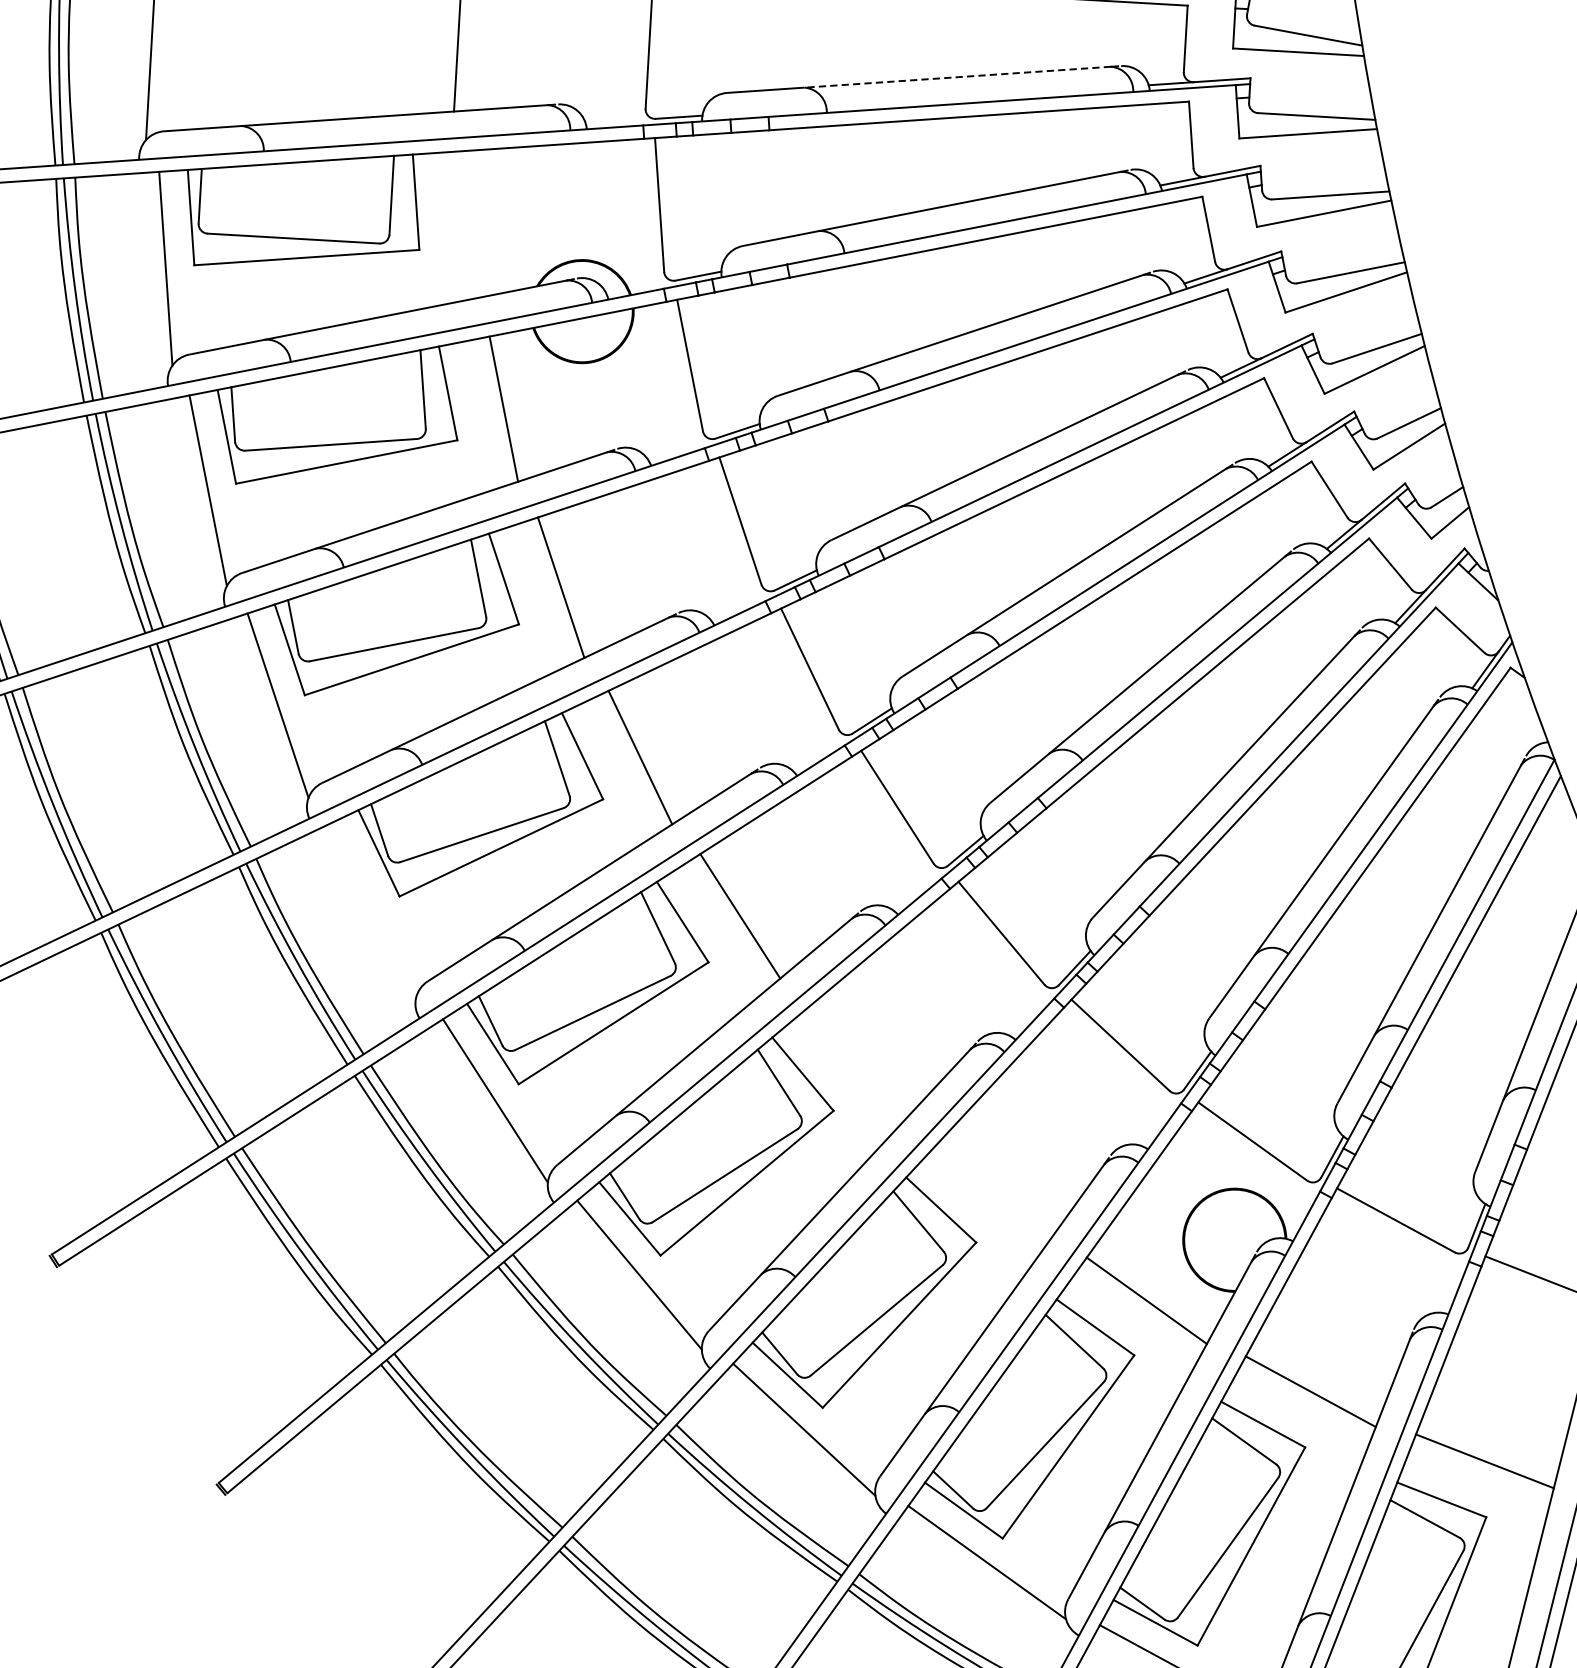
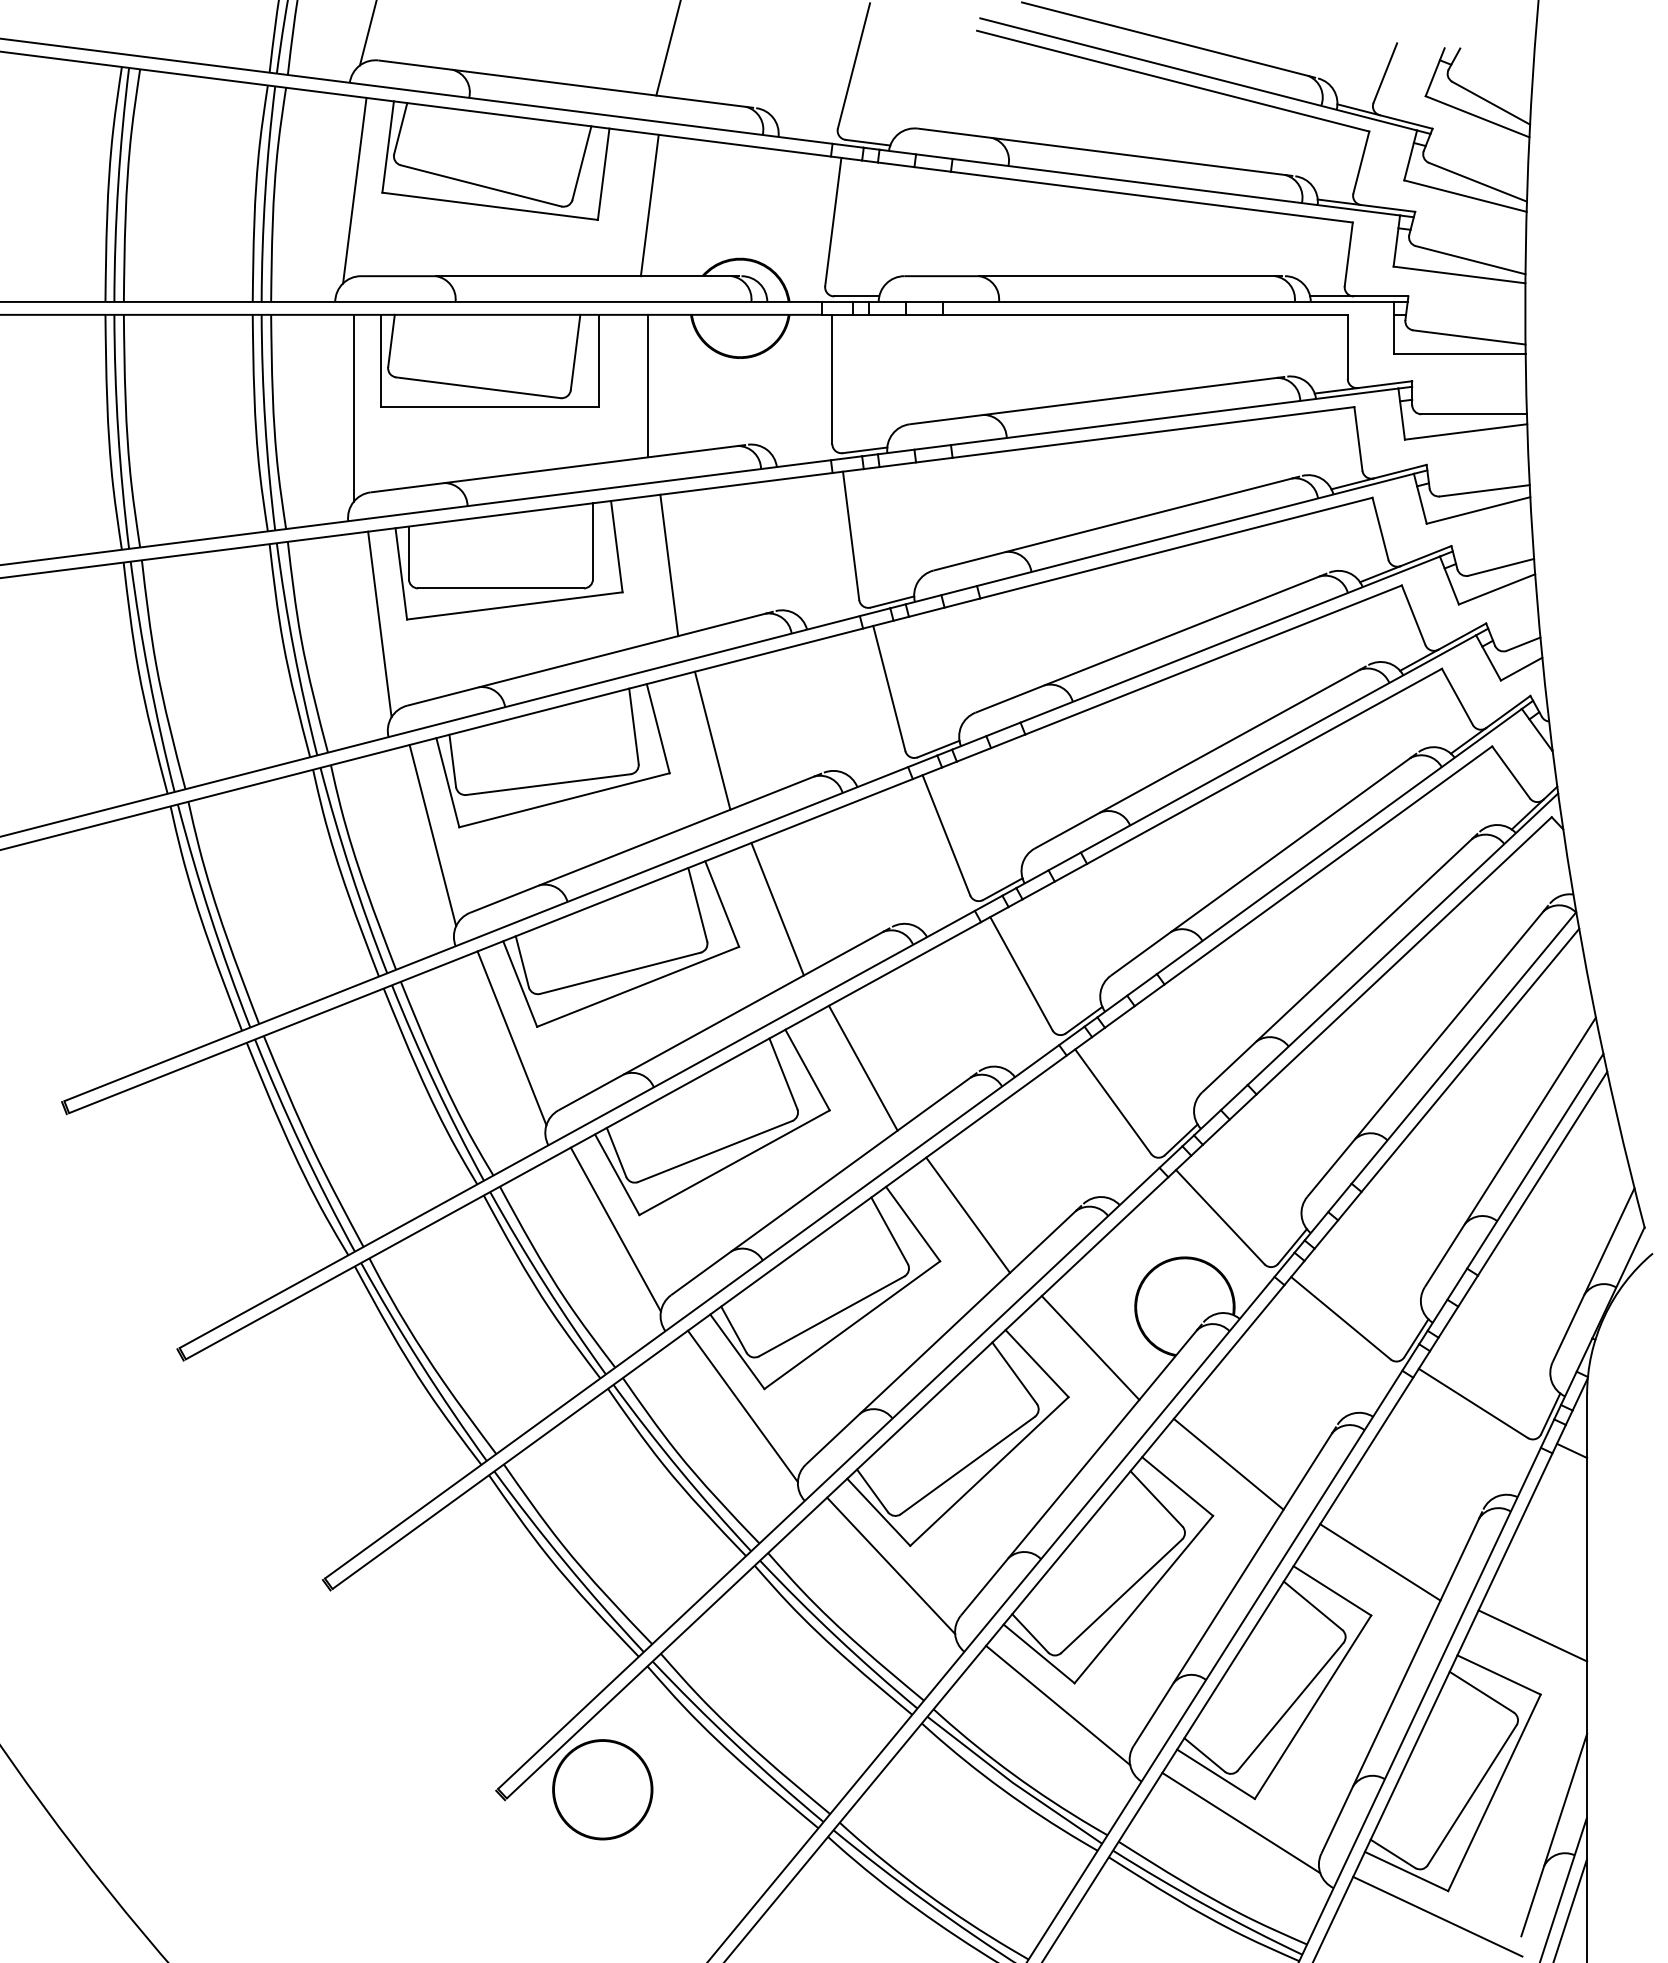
line: (957, 77) -> (1138, 156), dashed -> solid
line: (469, 224) -> (649, 205), added
line: (373, 910) -> (432, 835), added
line: (858, 1060) -> (862, 1067), added
line: (995, 1189) -> (968, 1214), added

